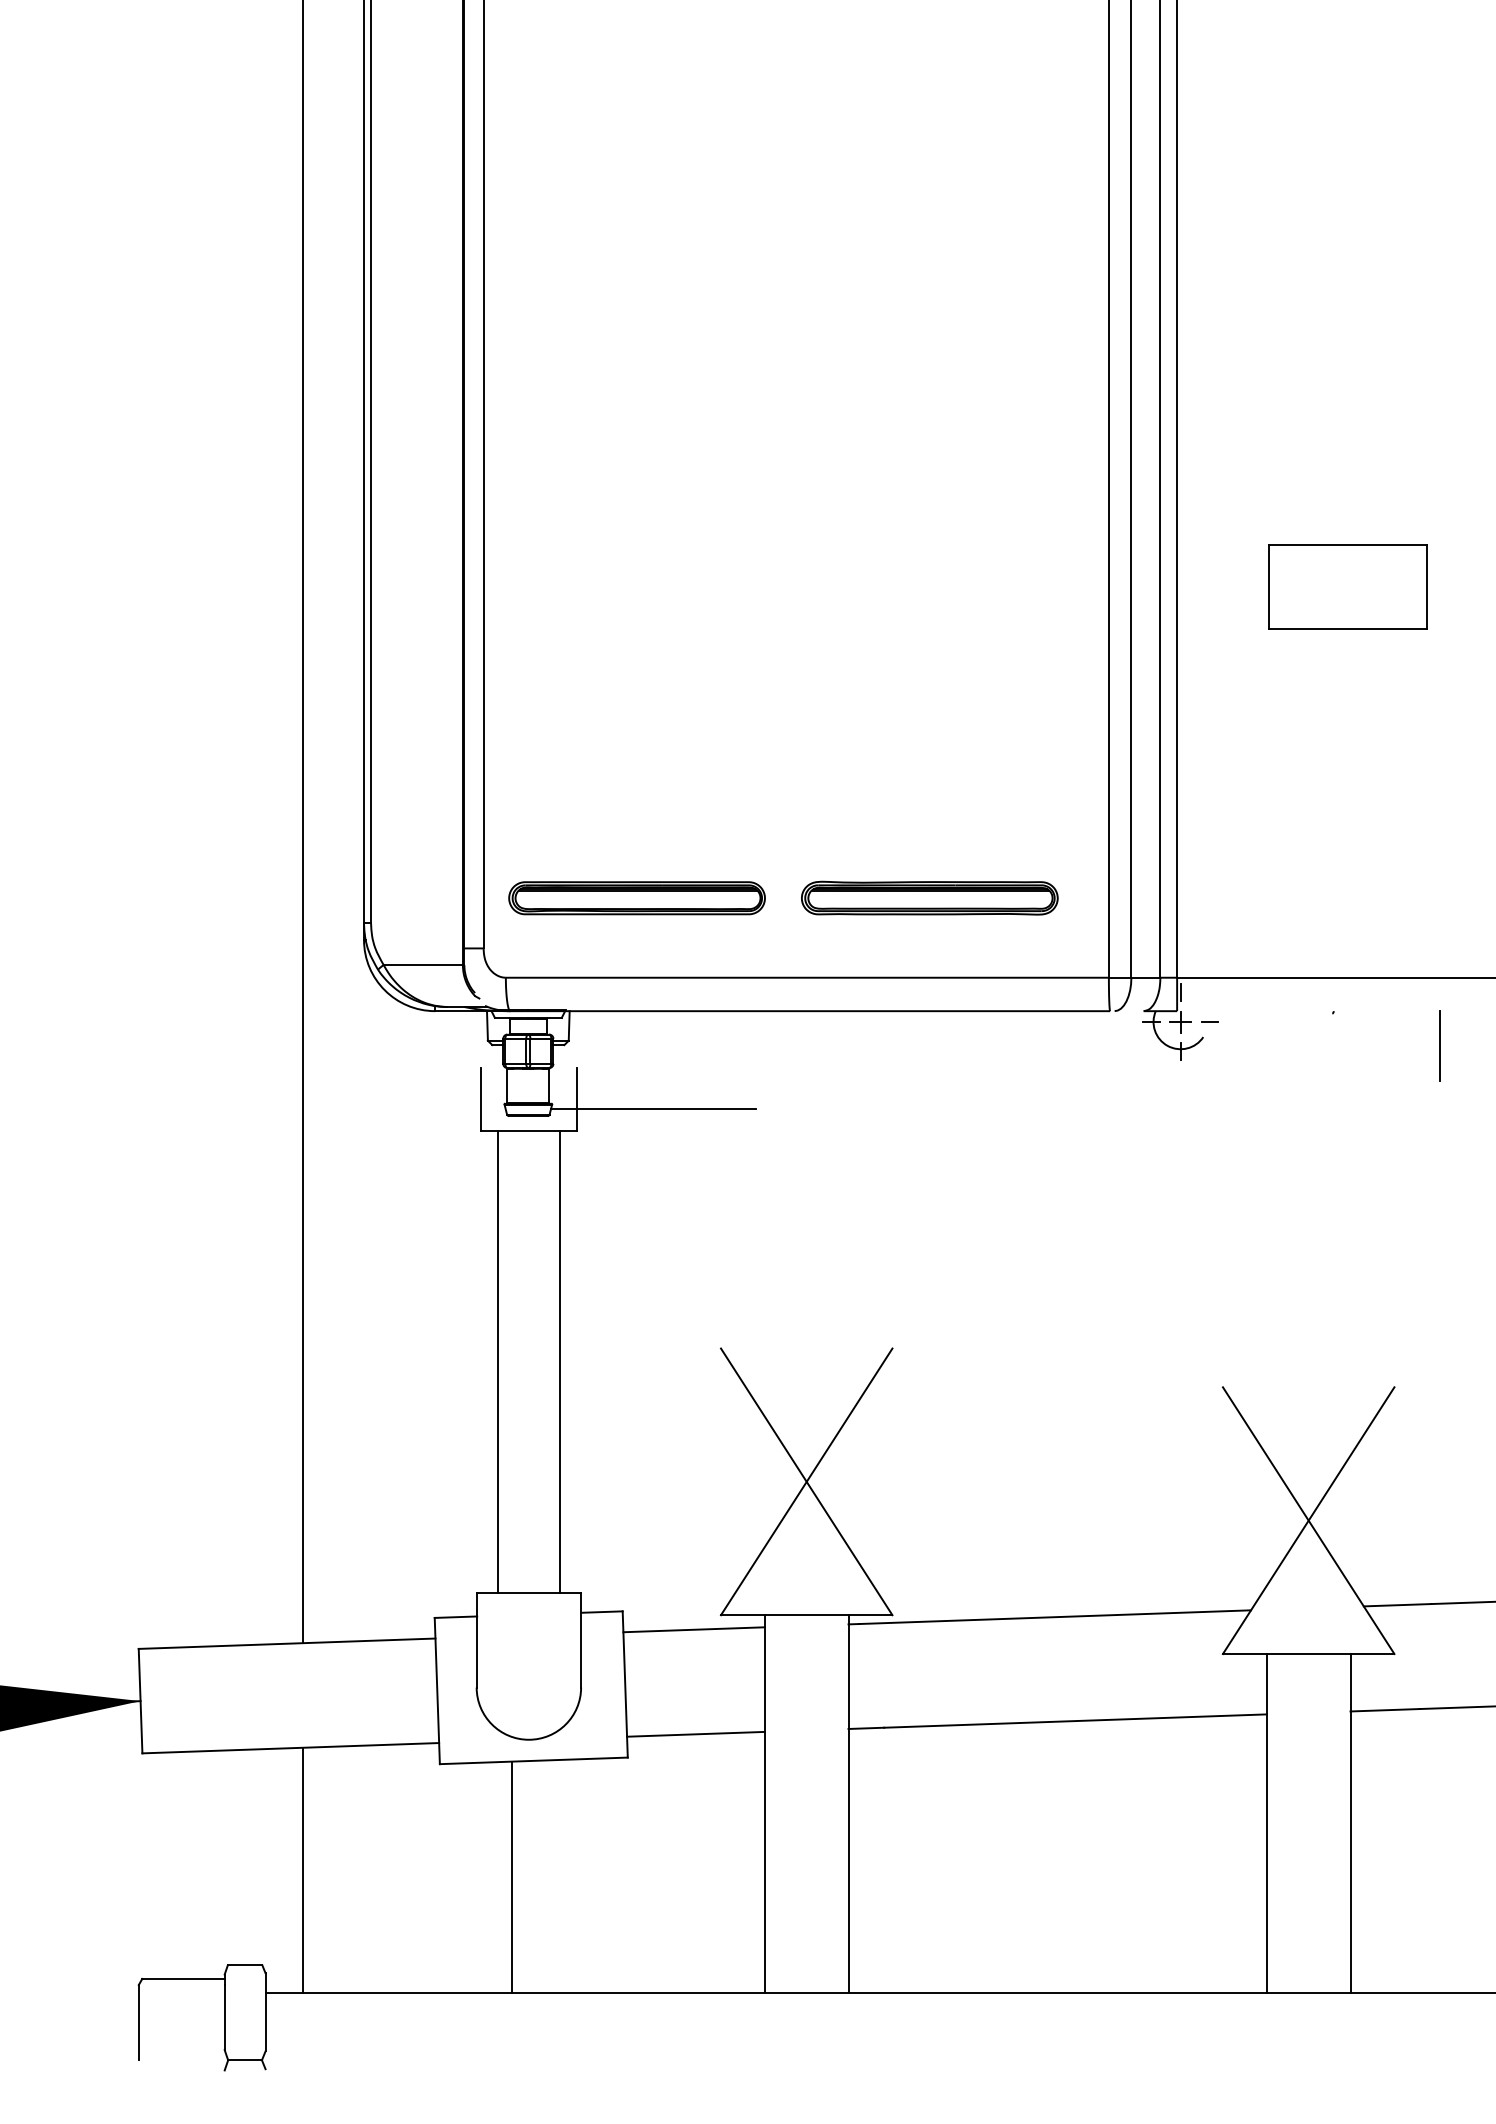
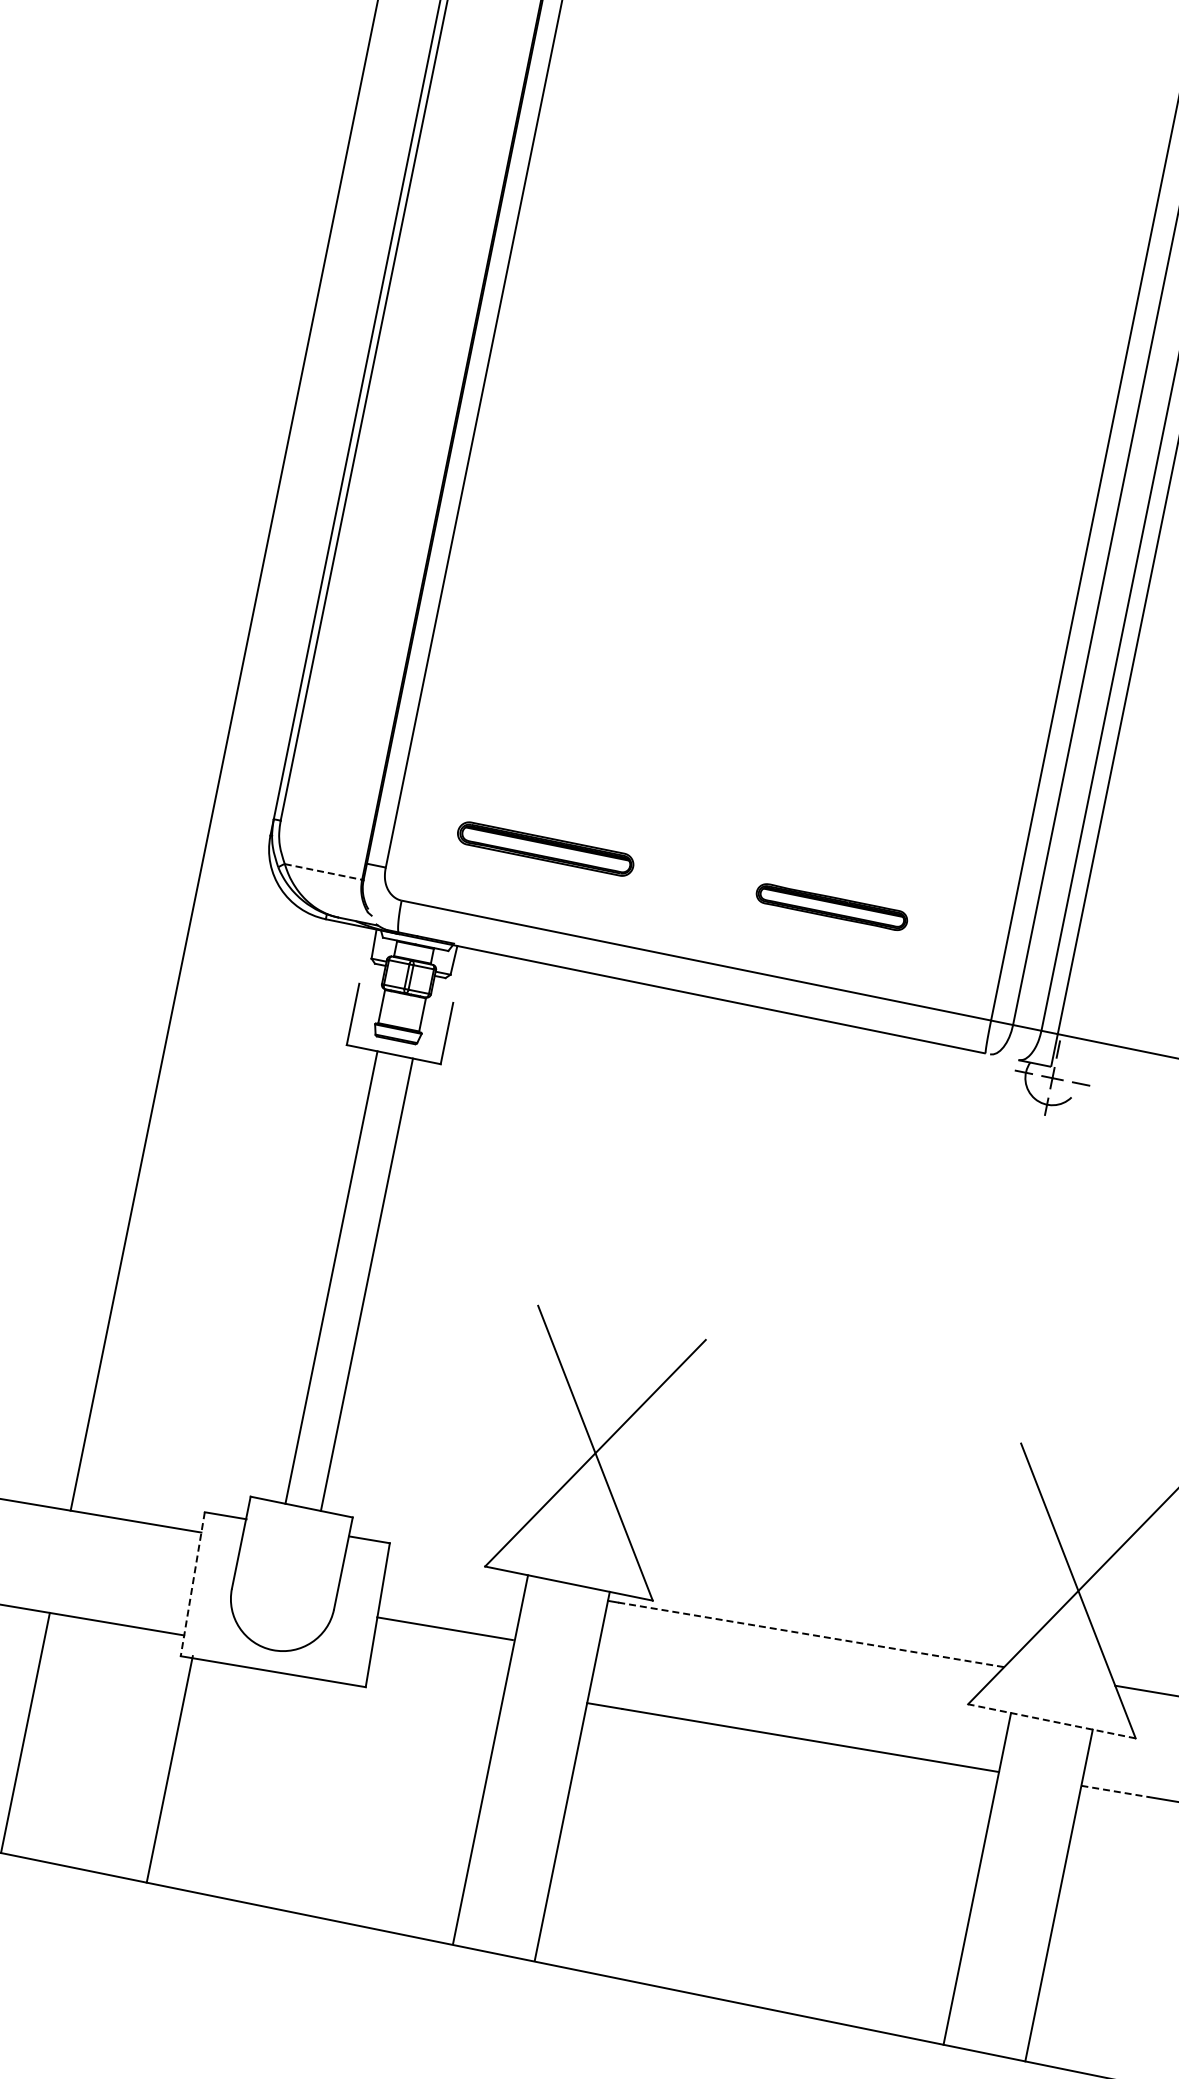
part: (929, 897) -> (831, 906), size x0.6
part: (636, 898) -> (545, 849), size x0.7
line: (423, 965) -> (323, 872), solid -> dashed
line: (653, 1109) -> (519, 1058), removed
line: (497, 1361) -> (367, 1284), moved
line: (560, 1361) -> (331, 1277), moved
line: (1055, 1617) -> (811, 1635), solid -> dashed
line: (693, 1629) -> (455, 1575), removed
line: (1308, 1654) -> (1051, 1721), solid -> dashed
line: (437, 1691) -> (192, 1584), solid -> dashed
line: (1385, 1710) -> (1115, 1791), solid -> dashed
line: (695, 1733) -> (444, 1627), moved
line: (511, 1877) -> (169, 1769), moved

